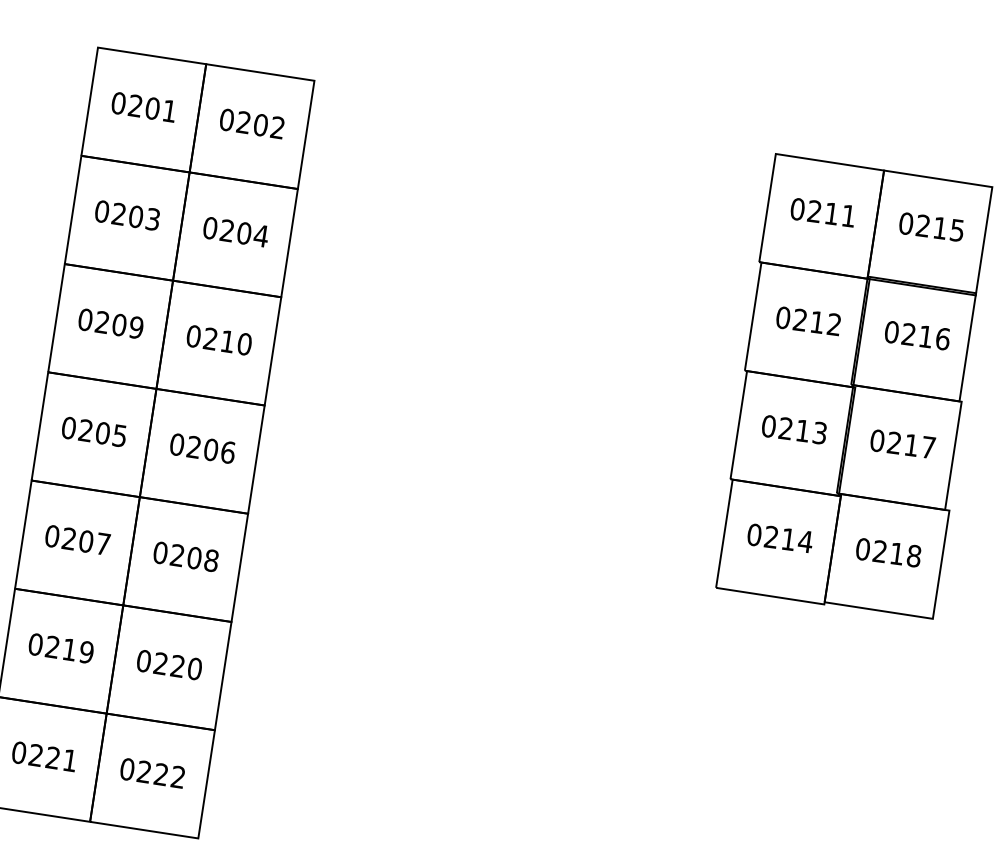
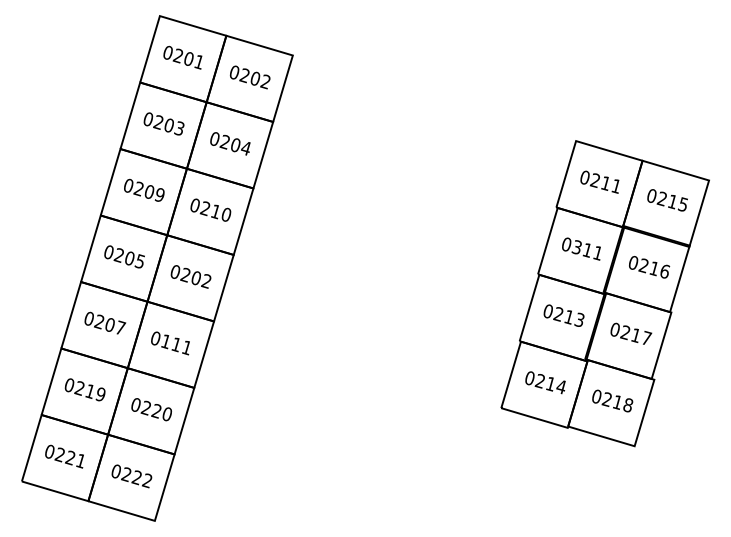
text: (815, 322) -> (586, 250), 0212 -> 0311
text: (227, 452) -> (206, 281), 0206 -> 0202
text: (192, 558) -> (175, 344), 0208 -> 0111

